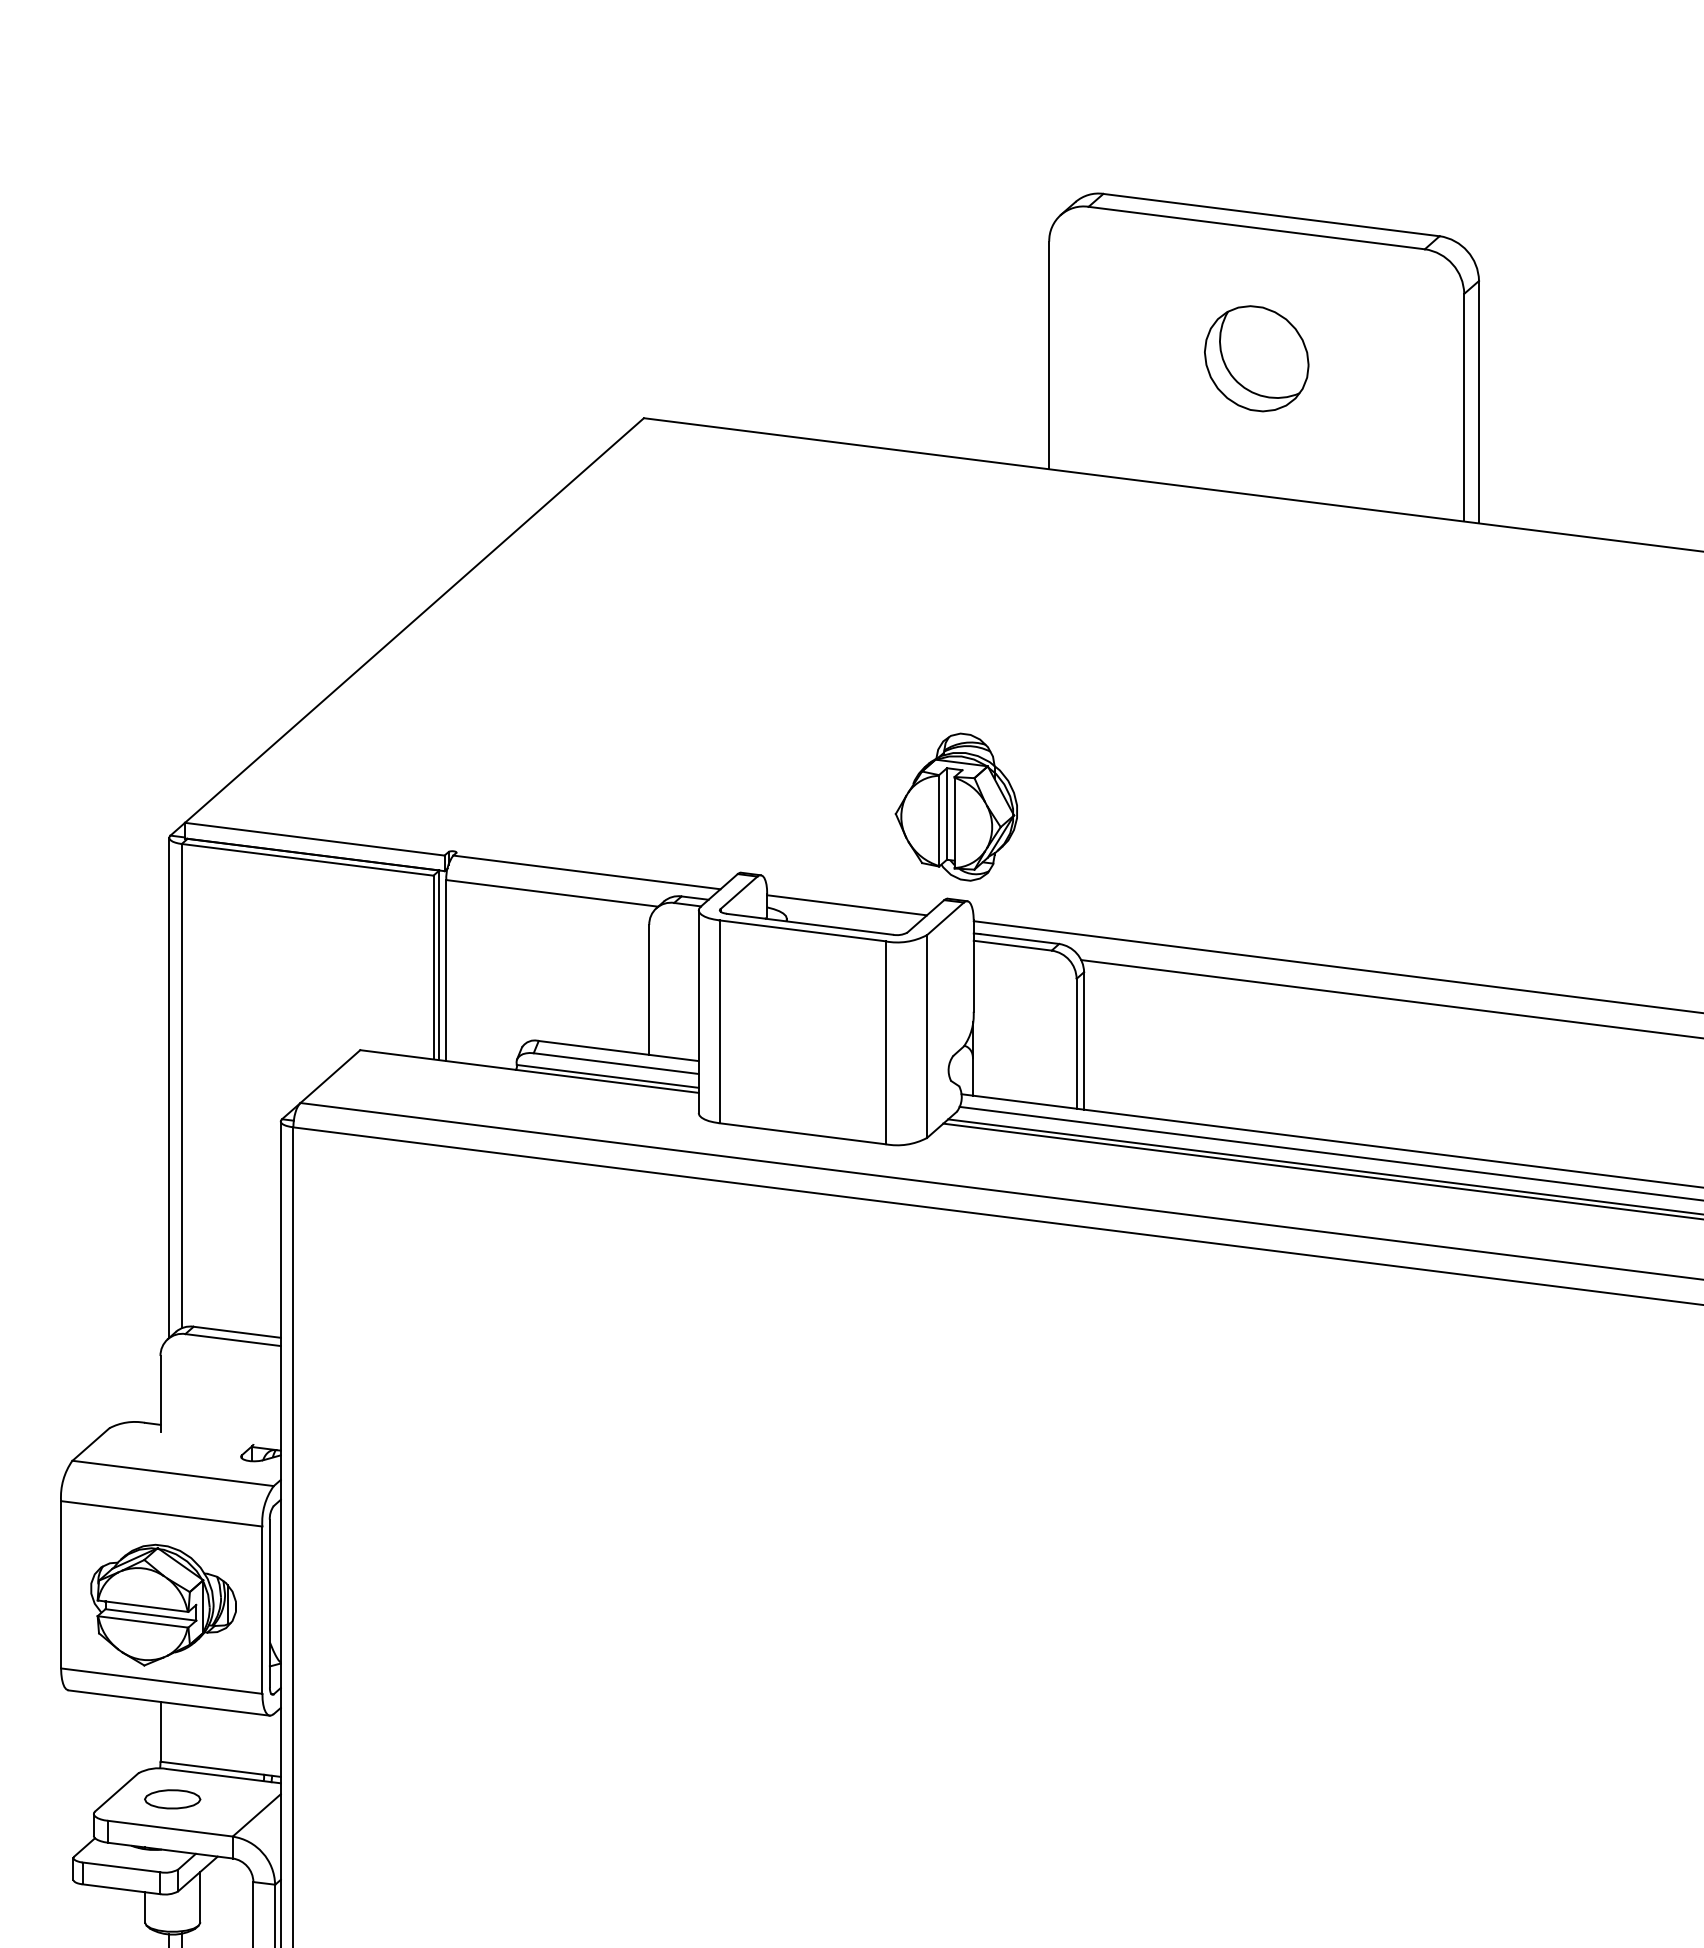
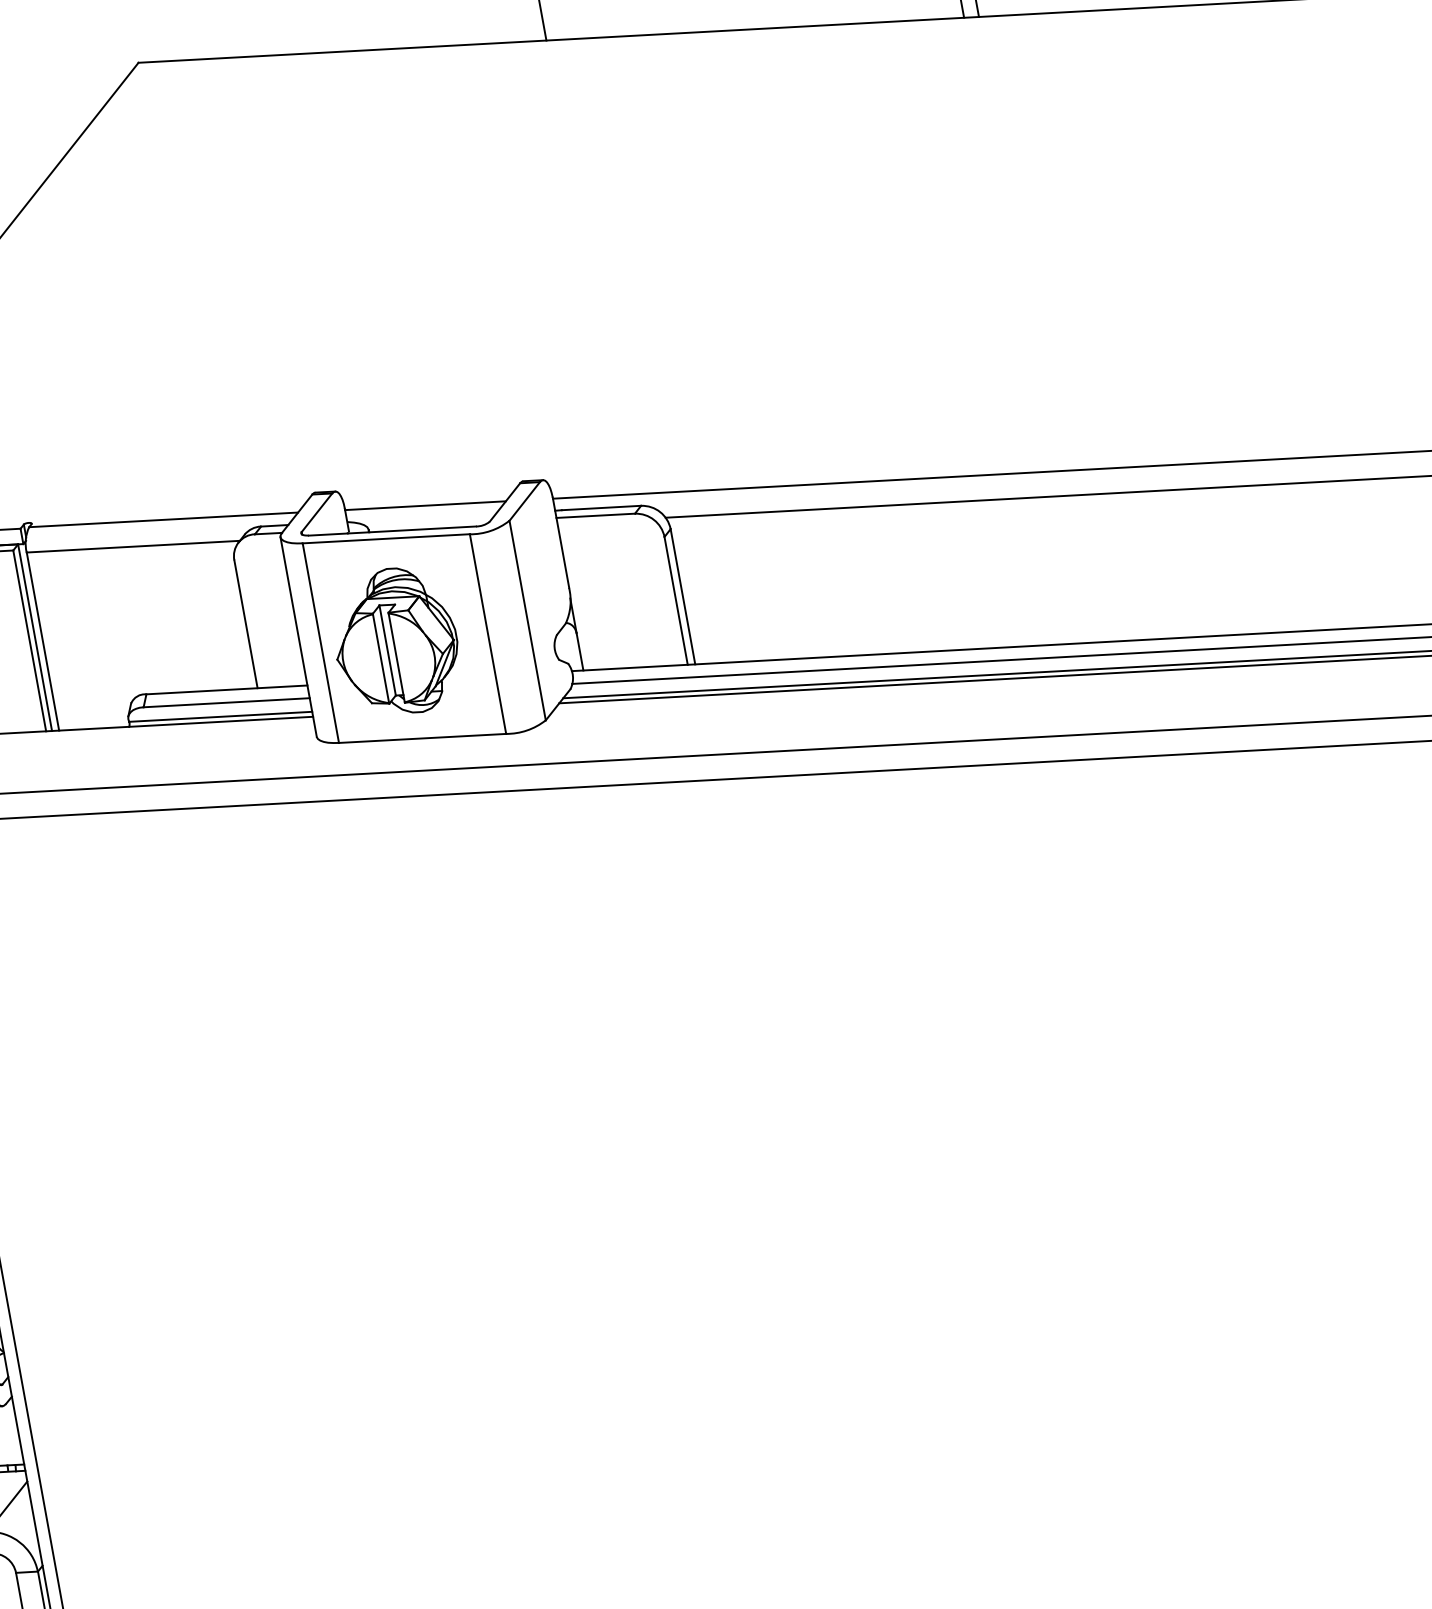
part: (955, 806) -> (394, 641), moved

